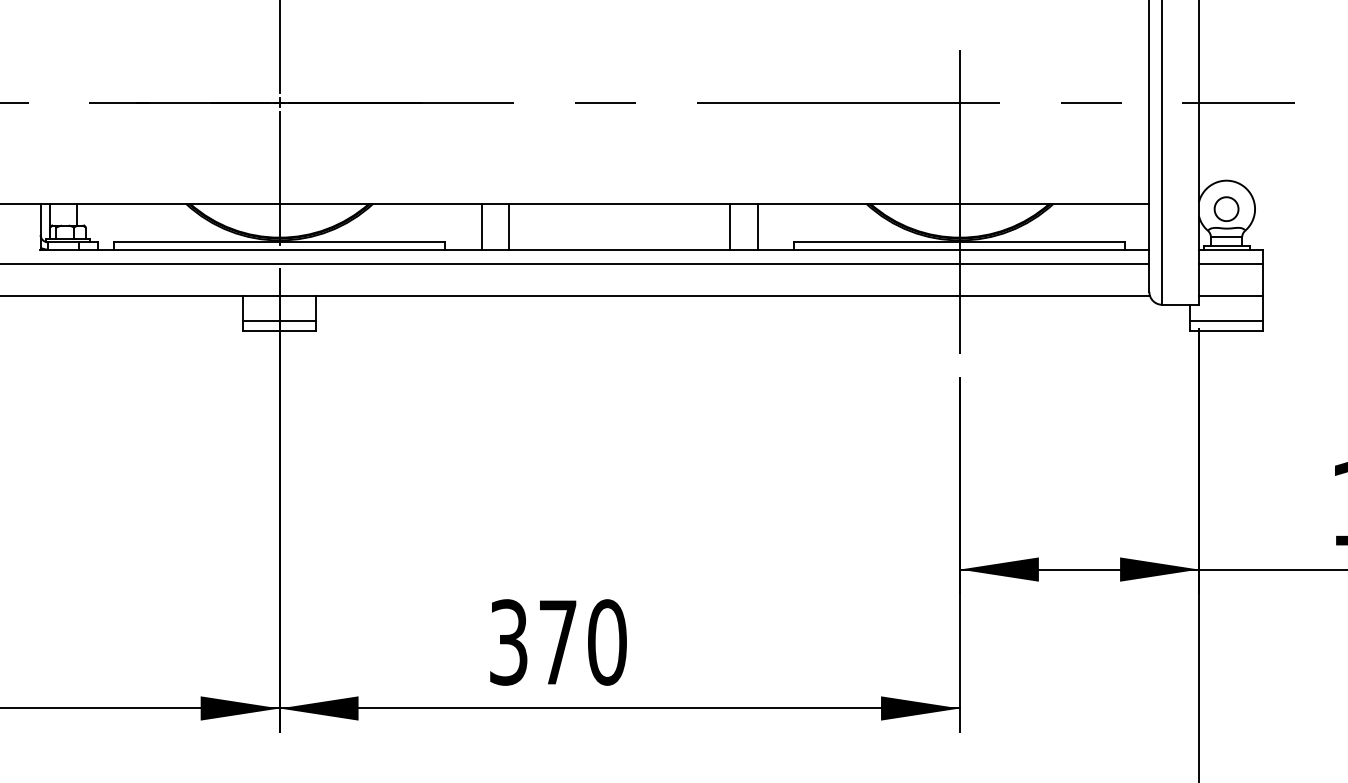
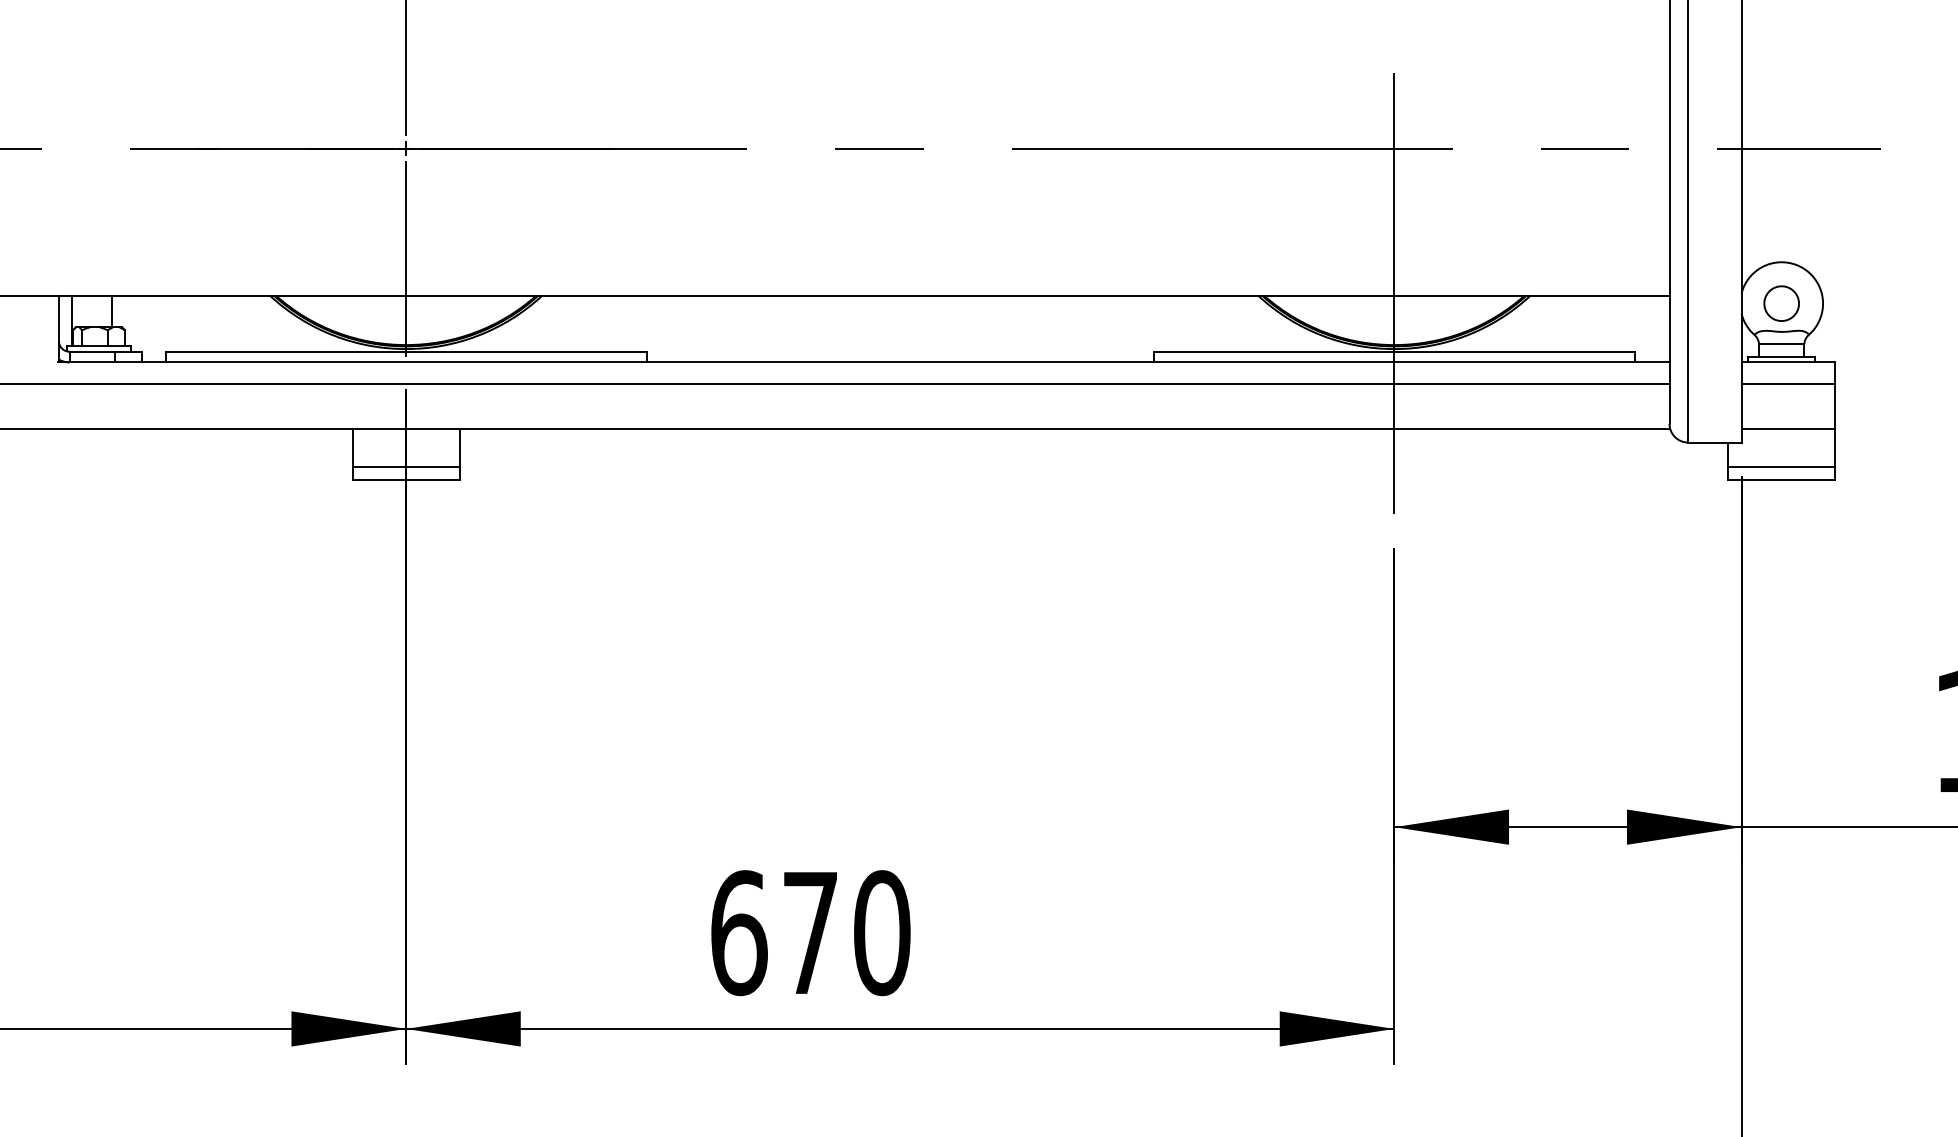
line: (481, 226) -> (699, 328), removed
line: (509, 226) -> (740, 328), removed
line: (730, 226) -> (1061, 328), removed
line: (757, 226) -> (1100, 328), removed
text: (508, 642) -> (738, 933), 370 -> 670

